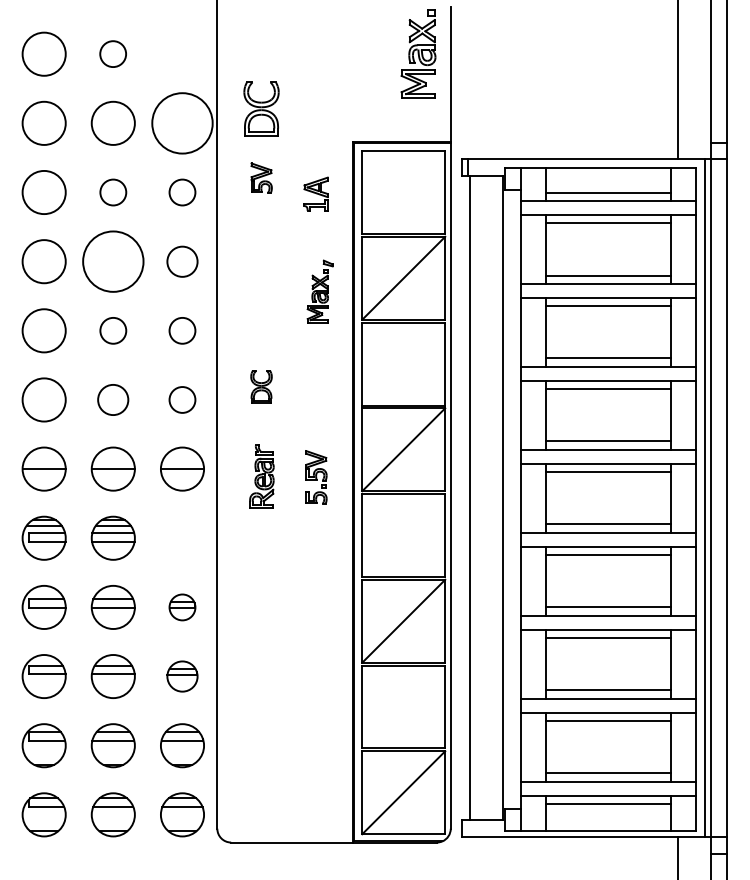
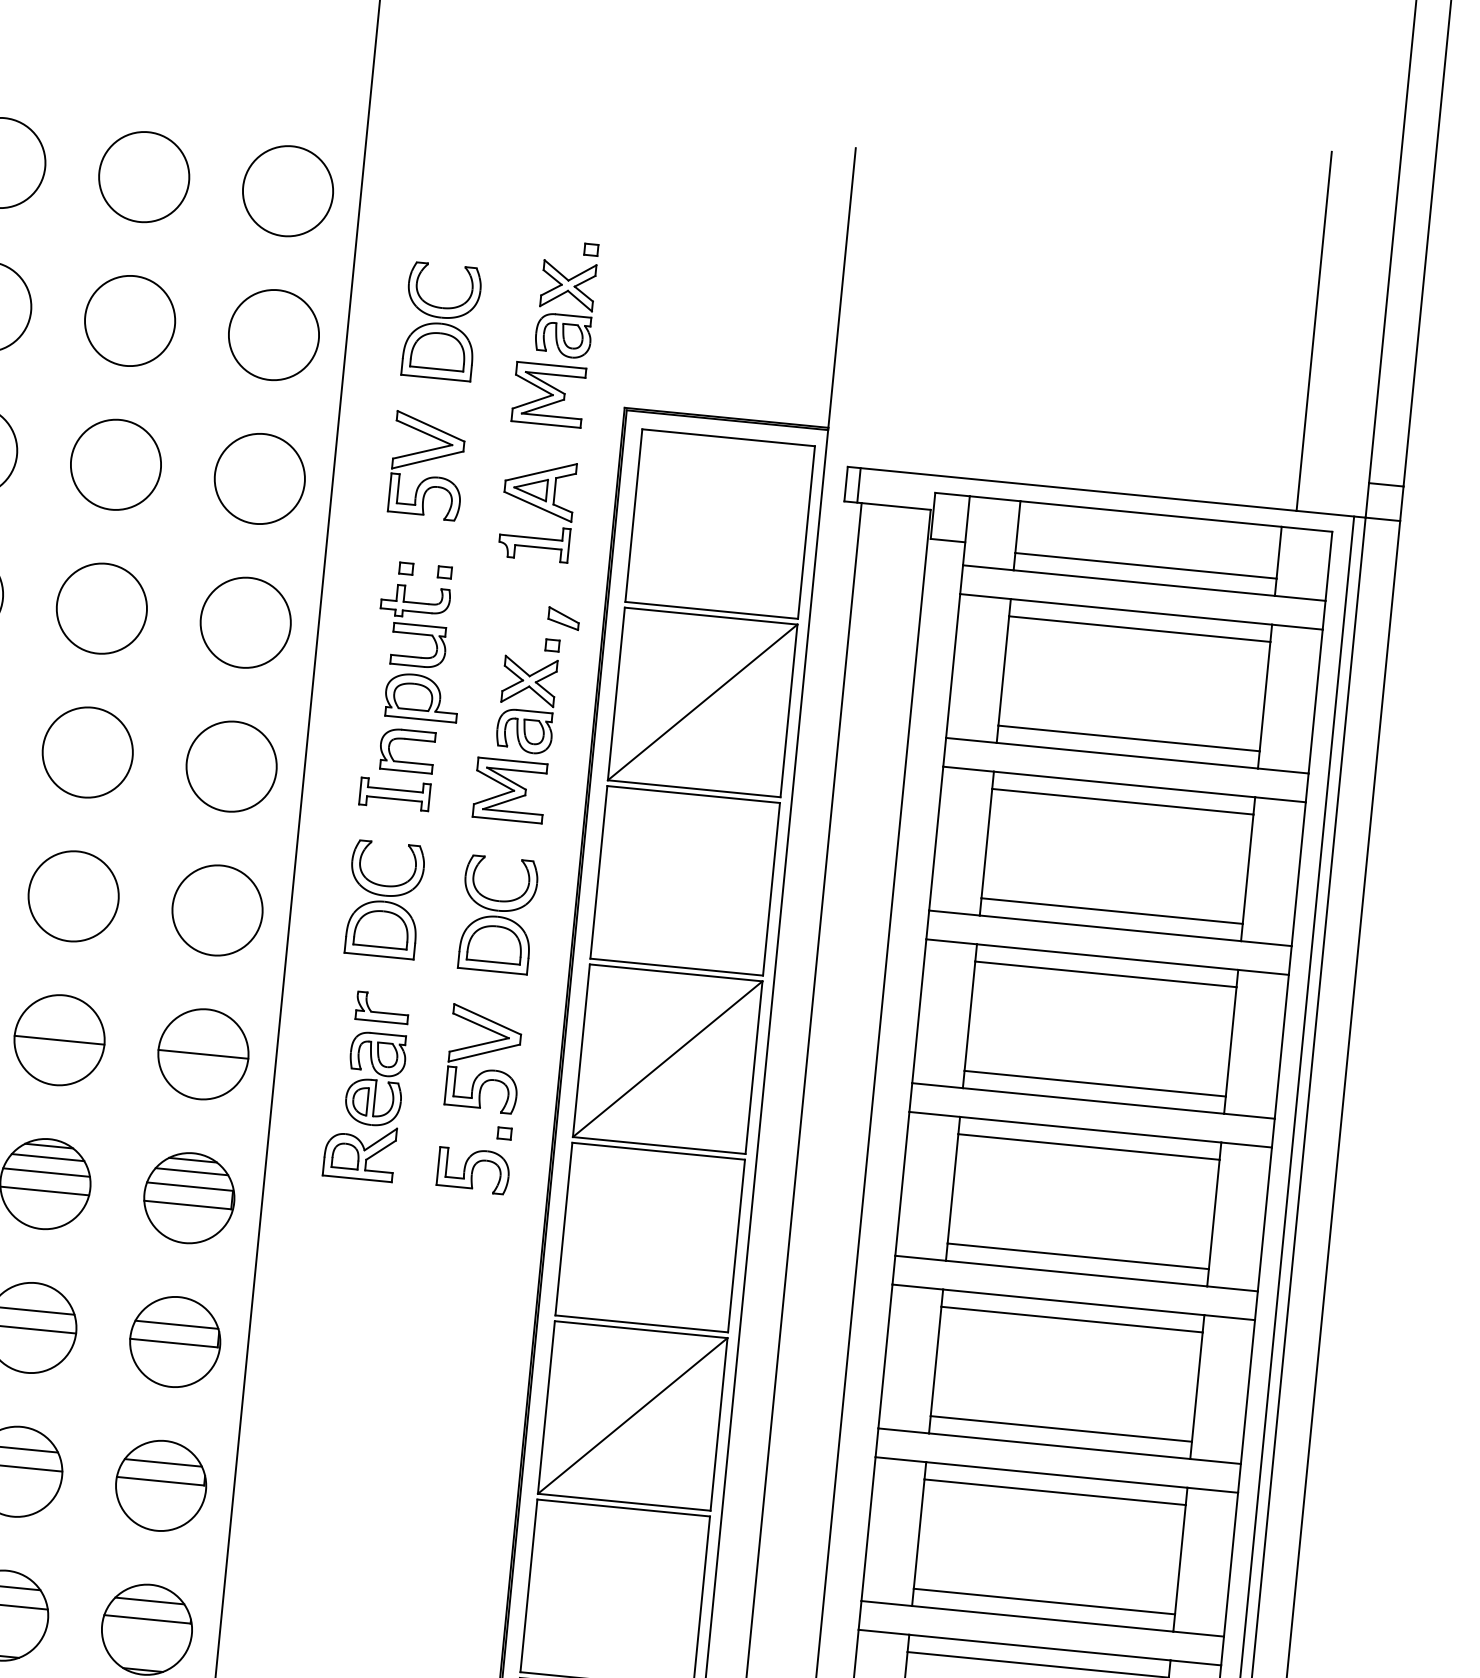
circle: (112, 53) -> (142, 175), size x1.67
circle: (182, 53) -> (288, 189), added
part: (418, 53) -> (555, 331), moved
circle: (182, 122) -> (274, 333), size x0.71
part: (261, 177) -> (427, 463), size x1.67
circle: (112, 192) -> (114, 464), size x1.67
circle: (182, 192) -> (259, 478), size x1.67
part: (315, 193) -> (536, 508), size x1.43
circle: (112, 261) -> (100, 608), size x0.71
circle: (182, 261) -> (245, 622), size x1.43
part: (265, 284) -> (413, 687), added
part: (319, 291) -> (524, 712), size x1.67
circle: (112, 330) -> (86, 751), size x1.67
circle: (182, 330) -> (231, 765), size x1.67
part: (261, 386) -> (384, 898), size x1.67
part: (316, 388) -> (498, 913), added
circle: (112, 399) -> (72, 895), size x1.43
circle: (182, 399) -> (217, 909), size x1.67
part: (261, 476) -> (366, 1085), size x1.43
part: (316, 477) -> (480, 1099), size x1.67
part: (182, 537) -> (189, 1196), added
part: (182, 607) -> (175, 1342), size x1.67
part: (182, 676) -> (161, 1485), size x1.43

